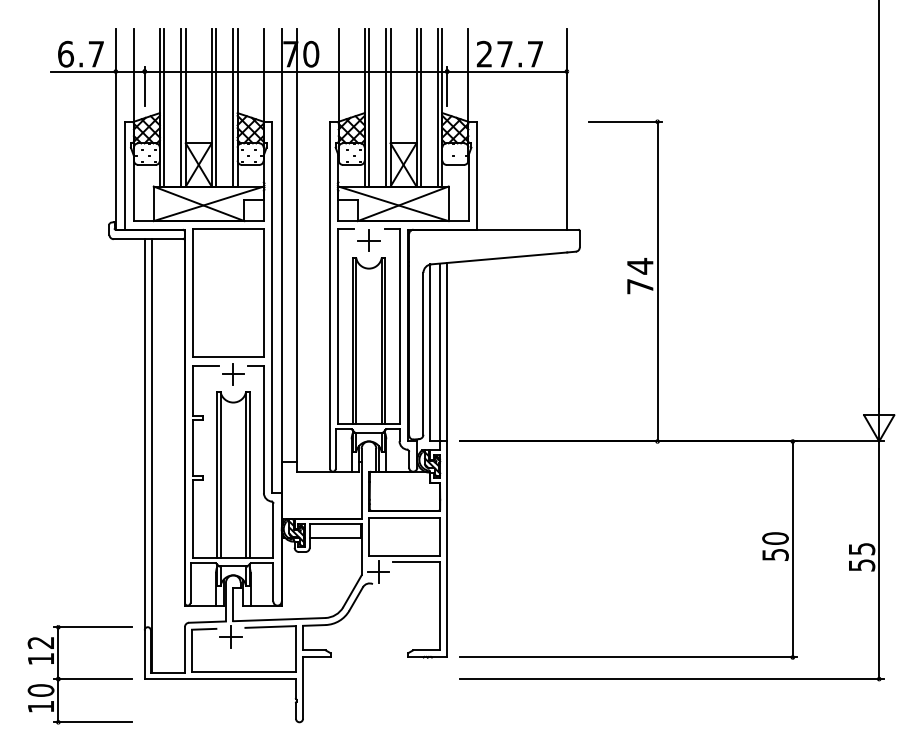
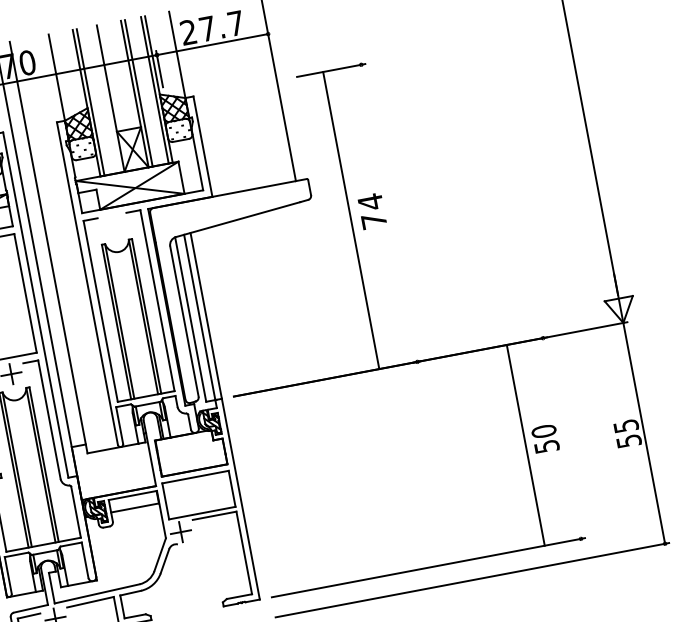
line: (386, 107) -> (106, 99), removed
part: (368, 240) -> (113, 225), removed
line: (657, 281) -> (351, 220), moved
line: (792, 549) -> (525, 445), moved

